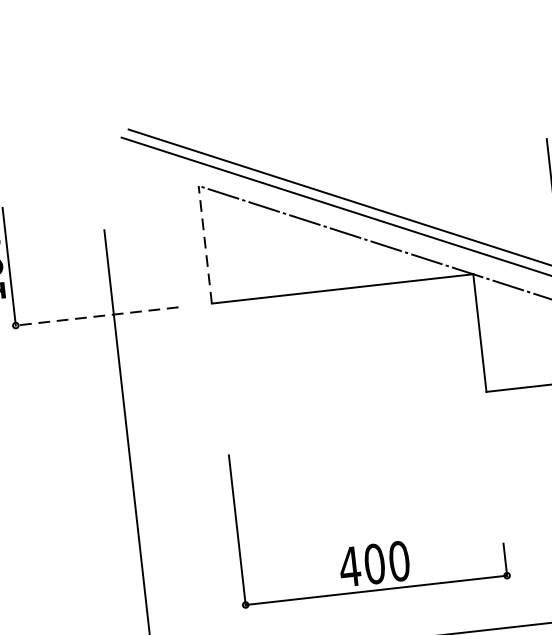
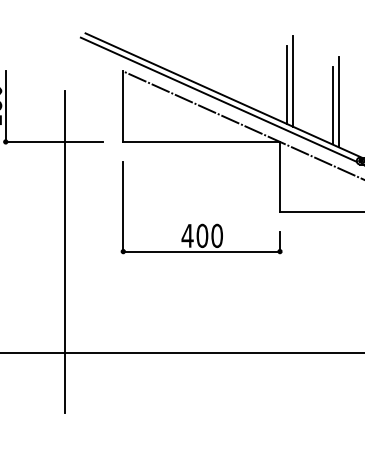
line: (484, 170) -> (293, 81), added
line: (473, 177) -> (286, 84), added
line: (205, 244) -> (123, 106), dashed -> solid
line: (97, 315) -> (54, 141), dashed -> solid
part: (372, 543) -> (202, 223), moved

